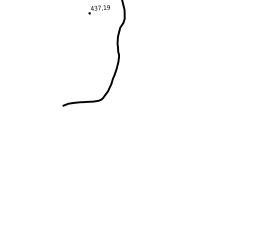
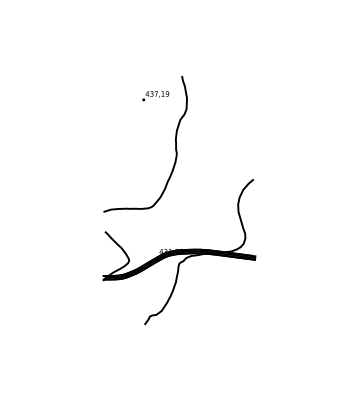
part: (126, 134) -> (179, 252), added

